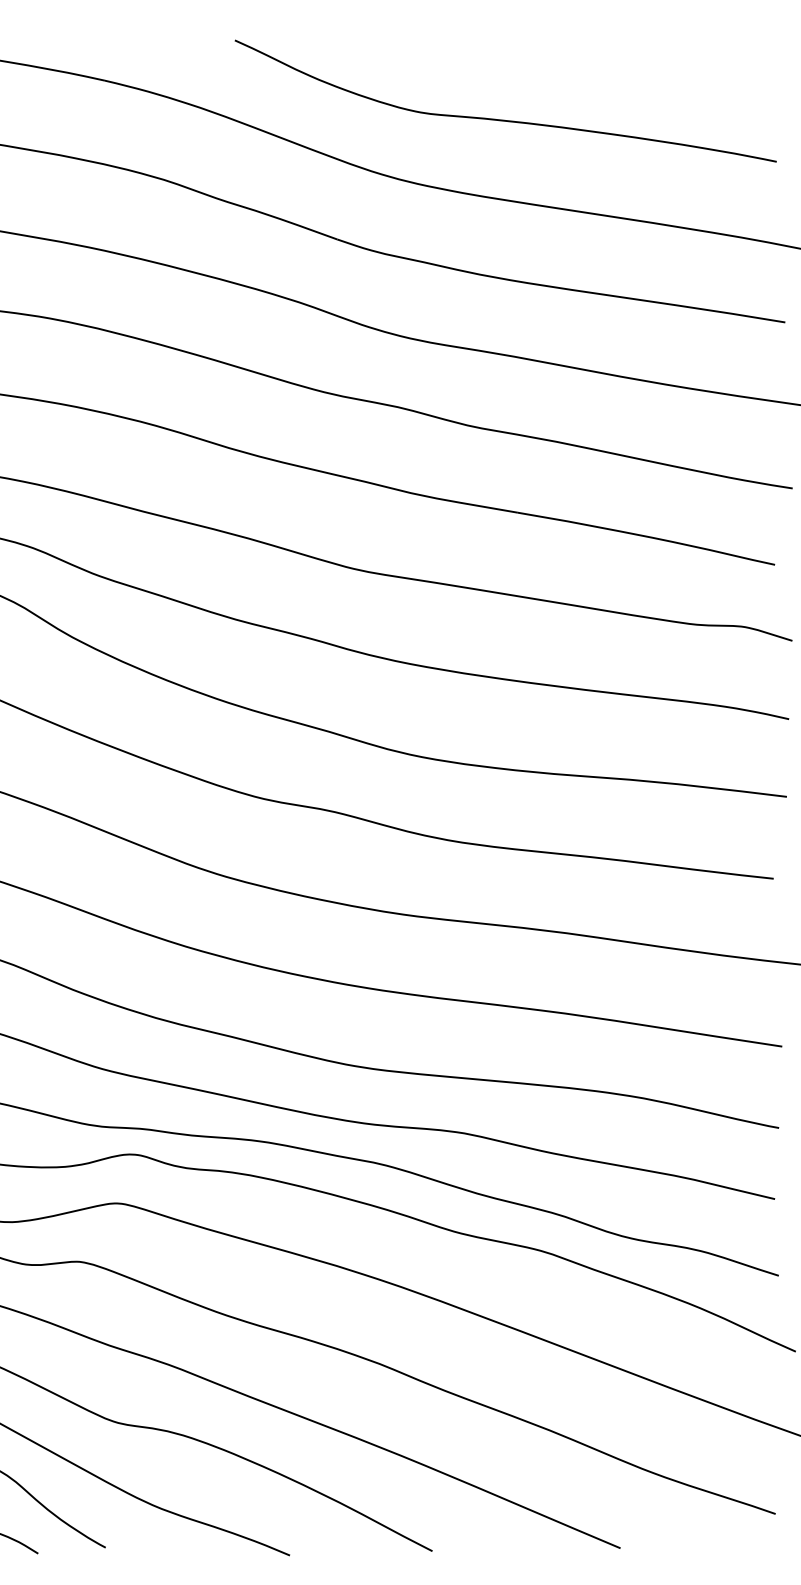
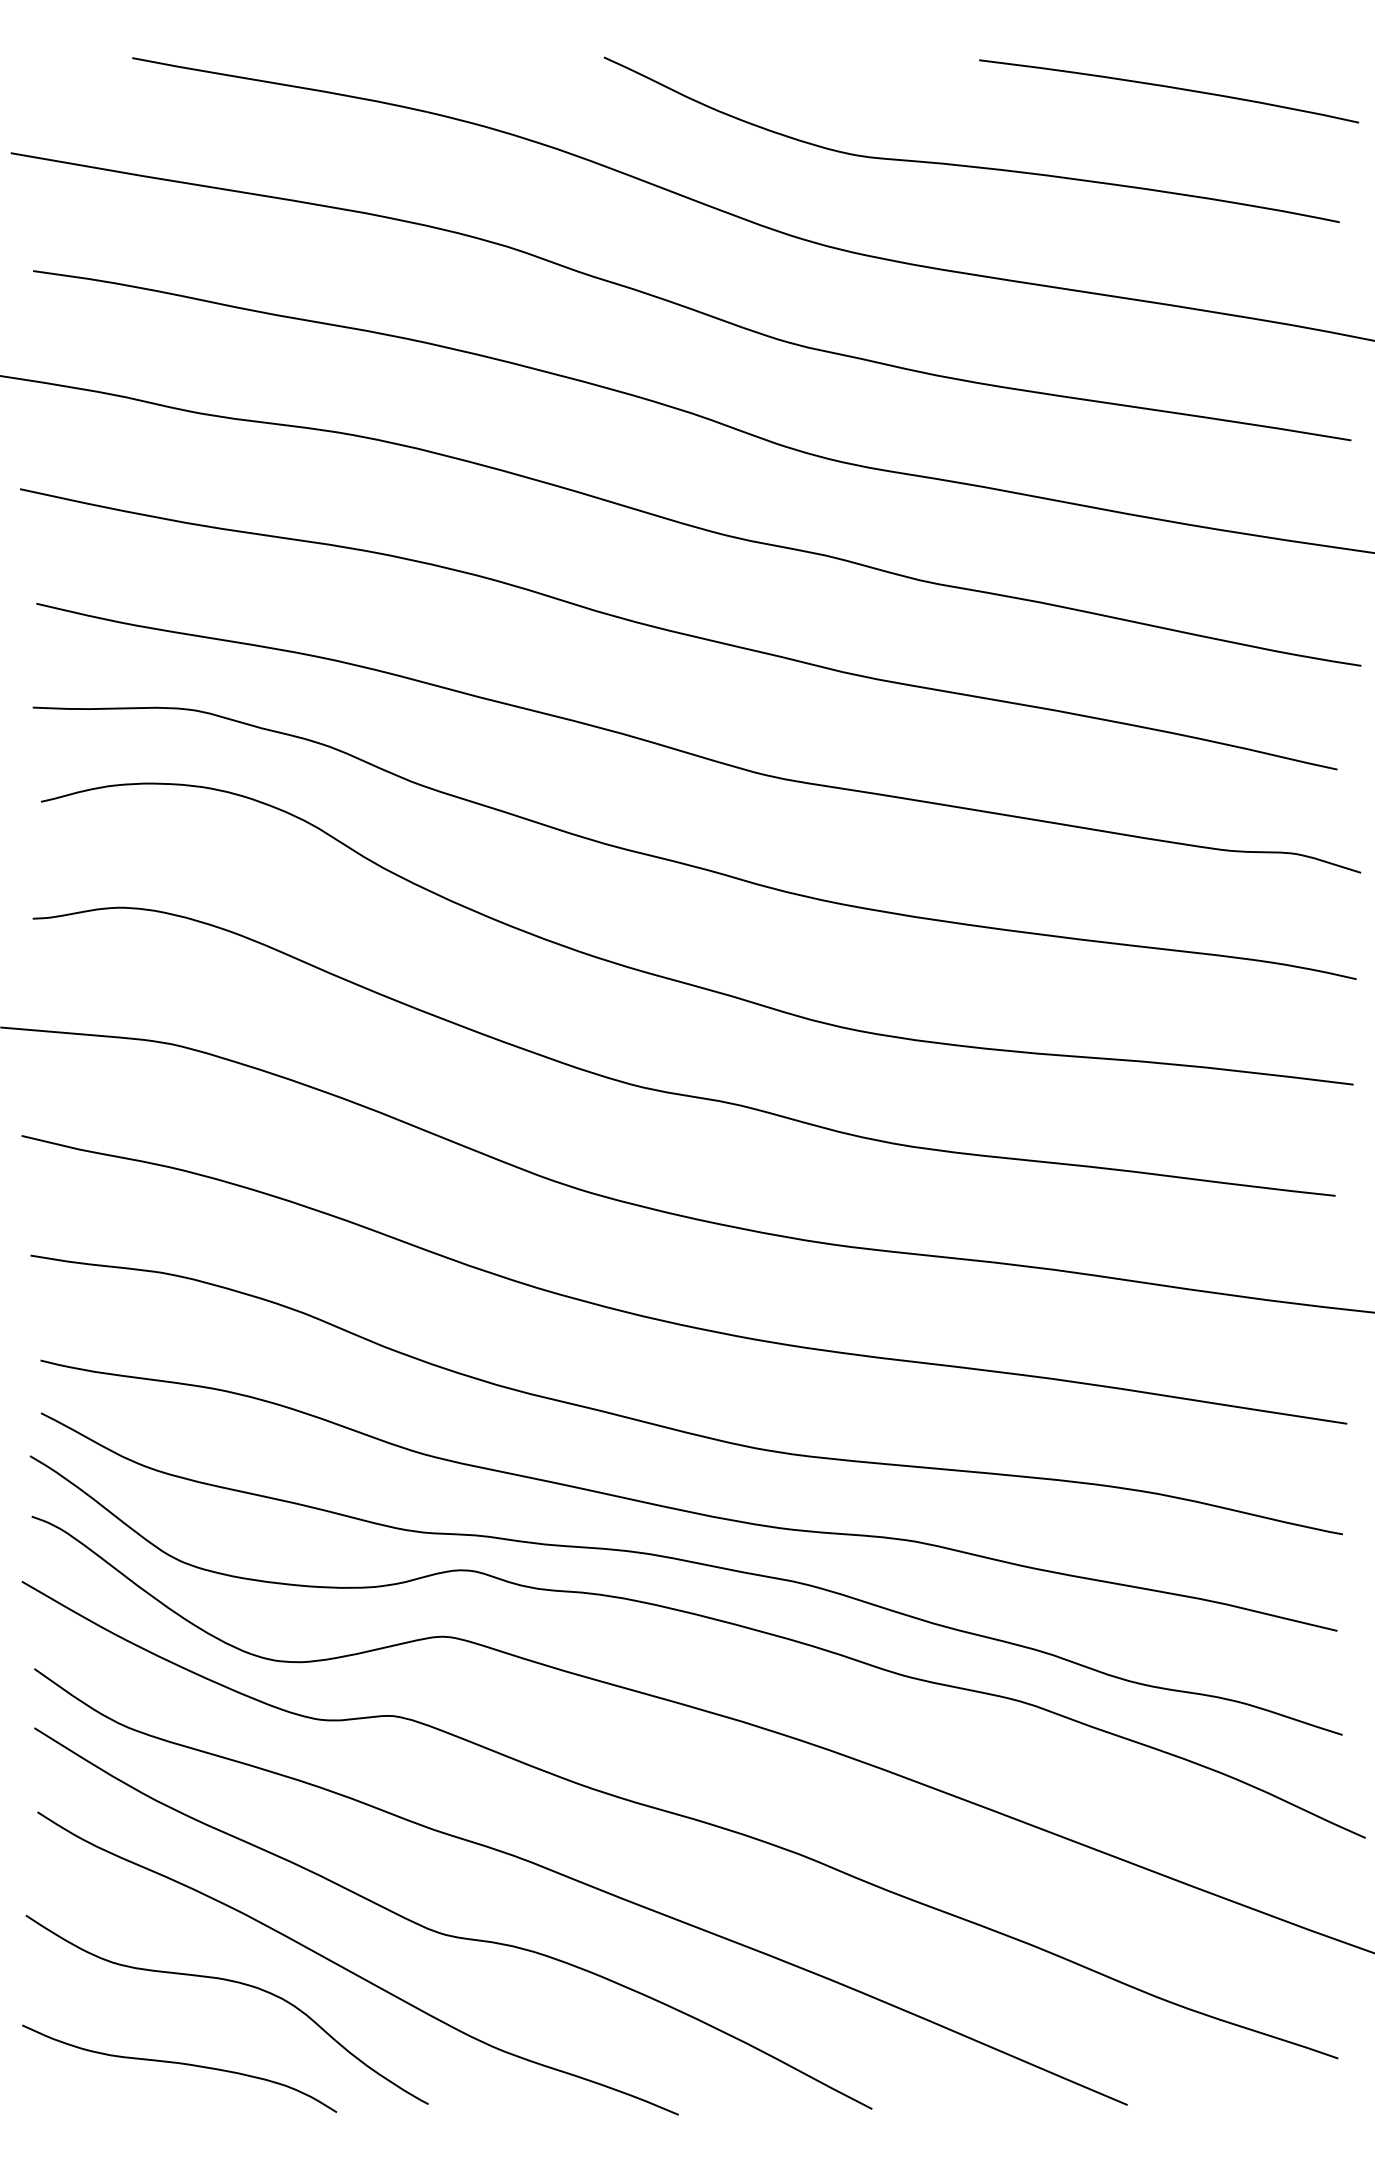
curve: (652, 63) -> (1170, 88), added

